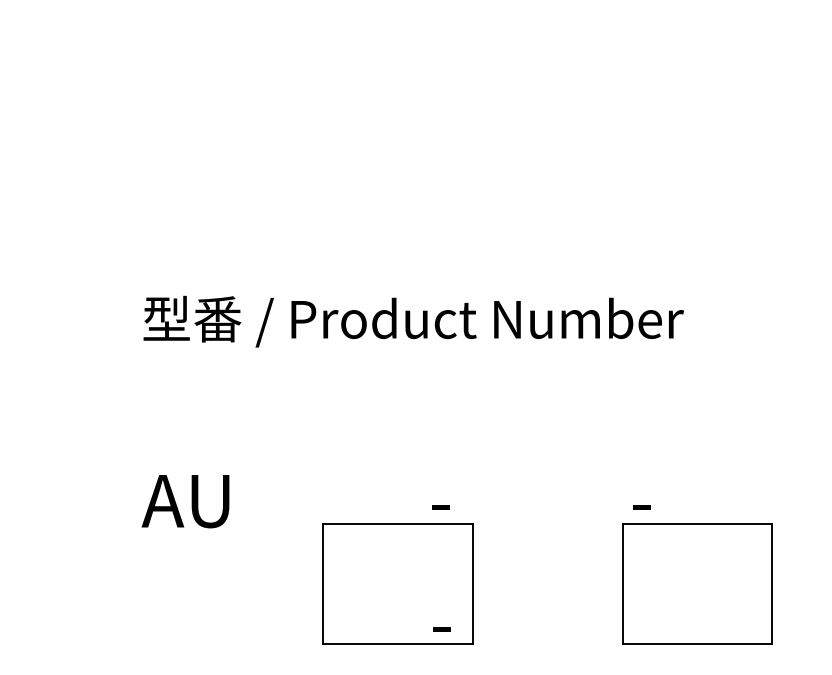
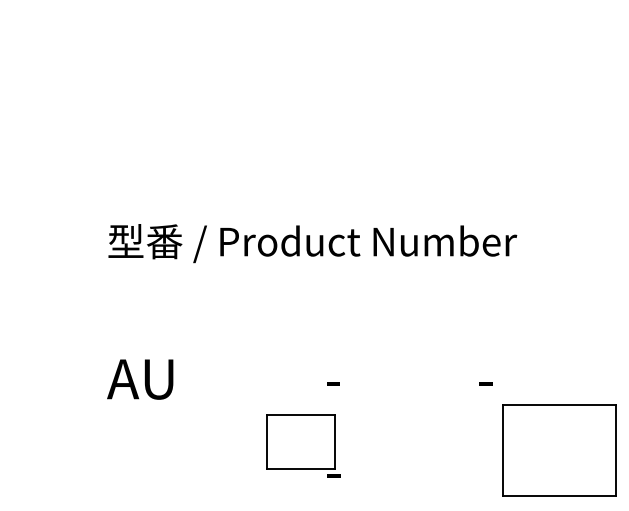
part: (397, 583) -> (300, 441), size x0.6
part: (697, 583) -> (559, 449), moved

